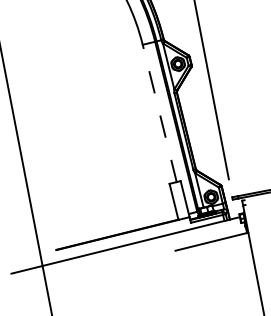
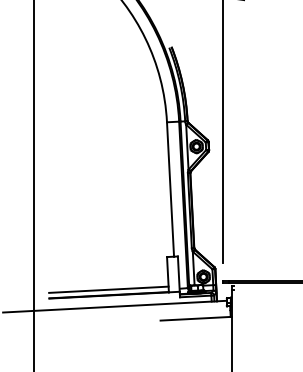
line: (159, 112) -> (170, 188), dashed -> solid
line: (115, 228) -> (108, 289), added

